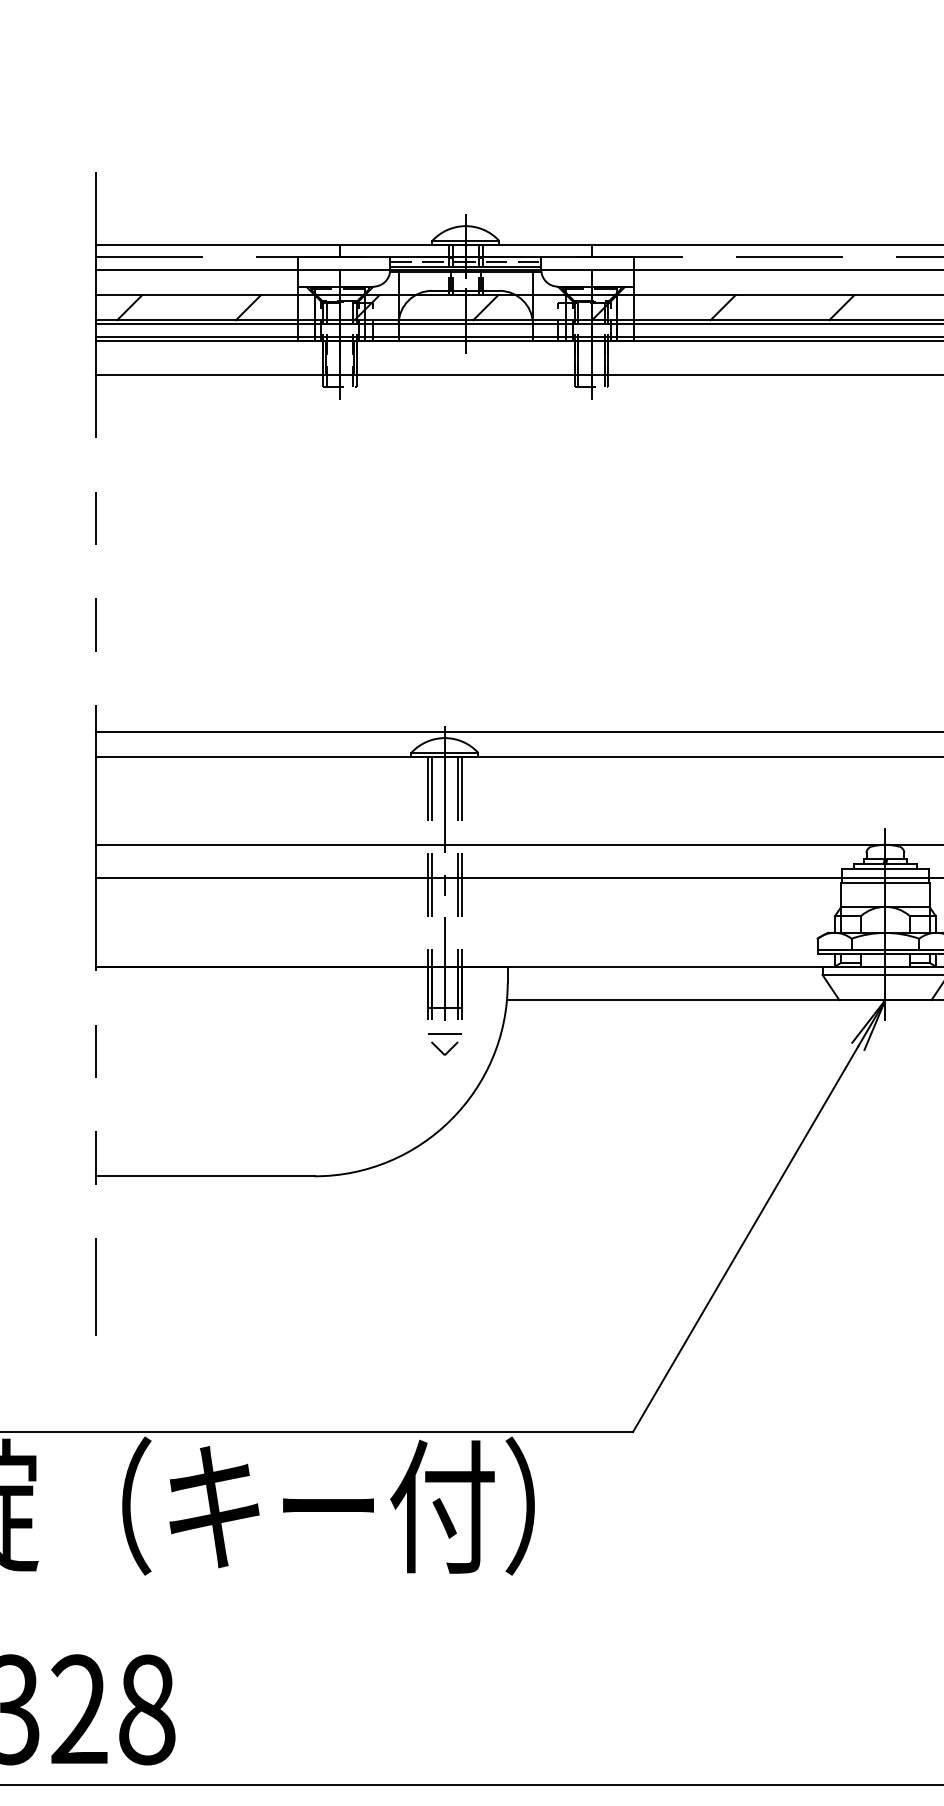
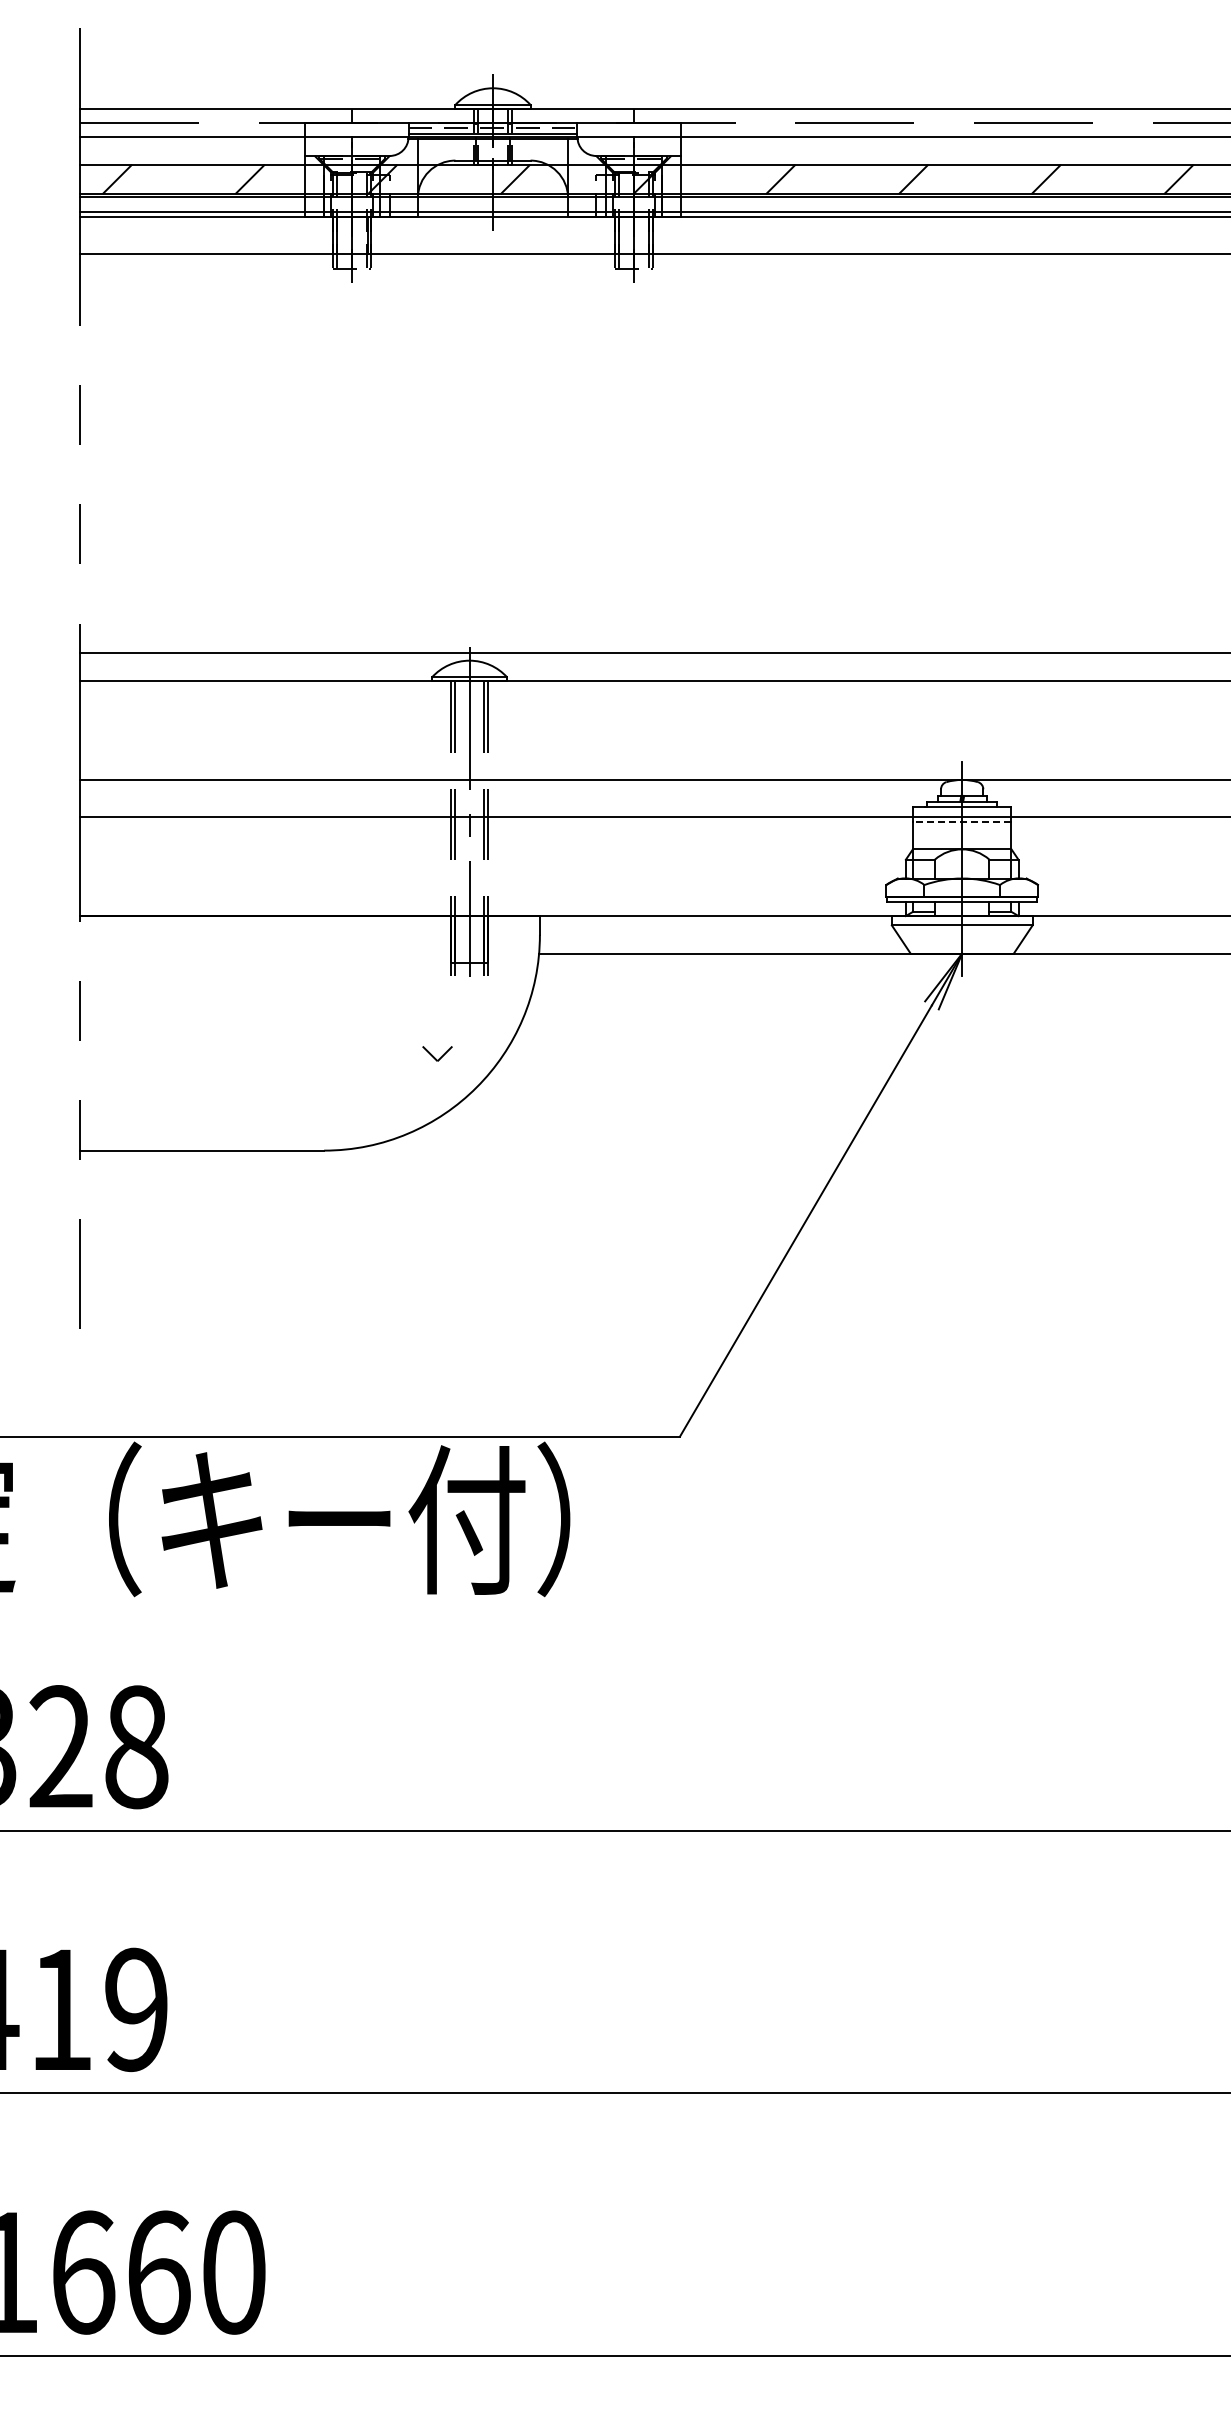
line: (884, 882) -> (961, 822), solid -> dashed
line: (444, 1033) -> (469, 991), removed
part: (444, 1048) -> (437, 1053), moved

